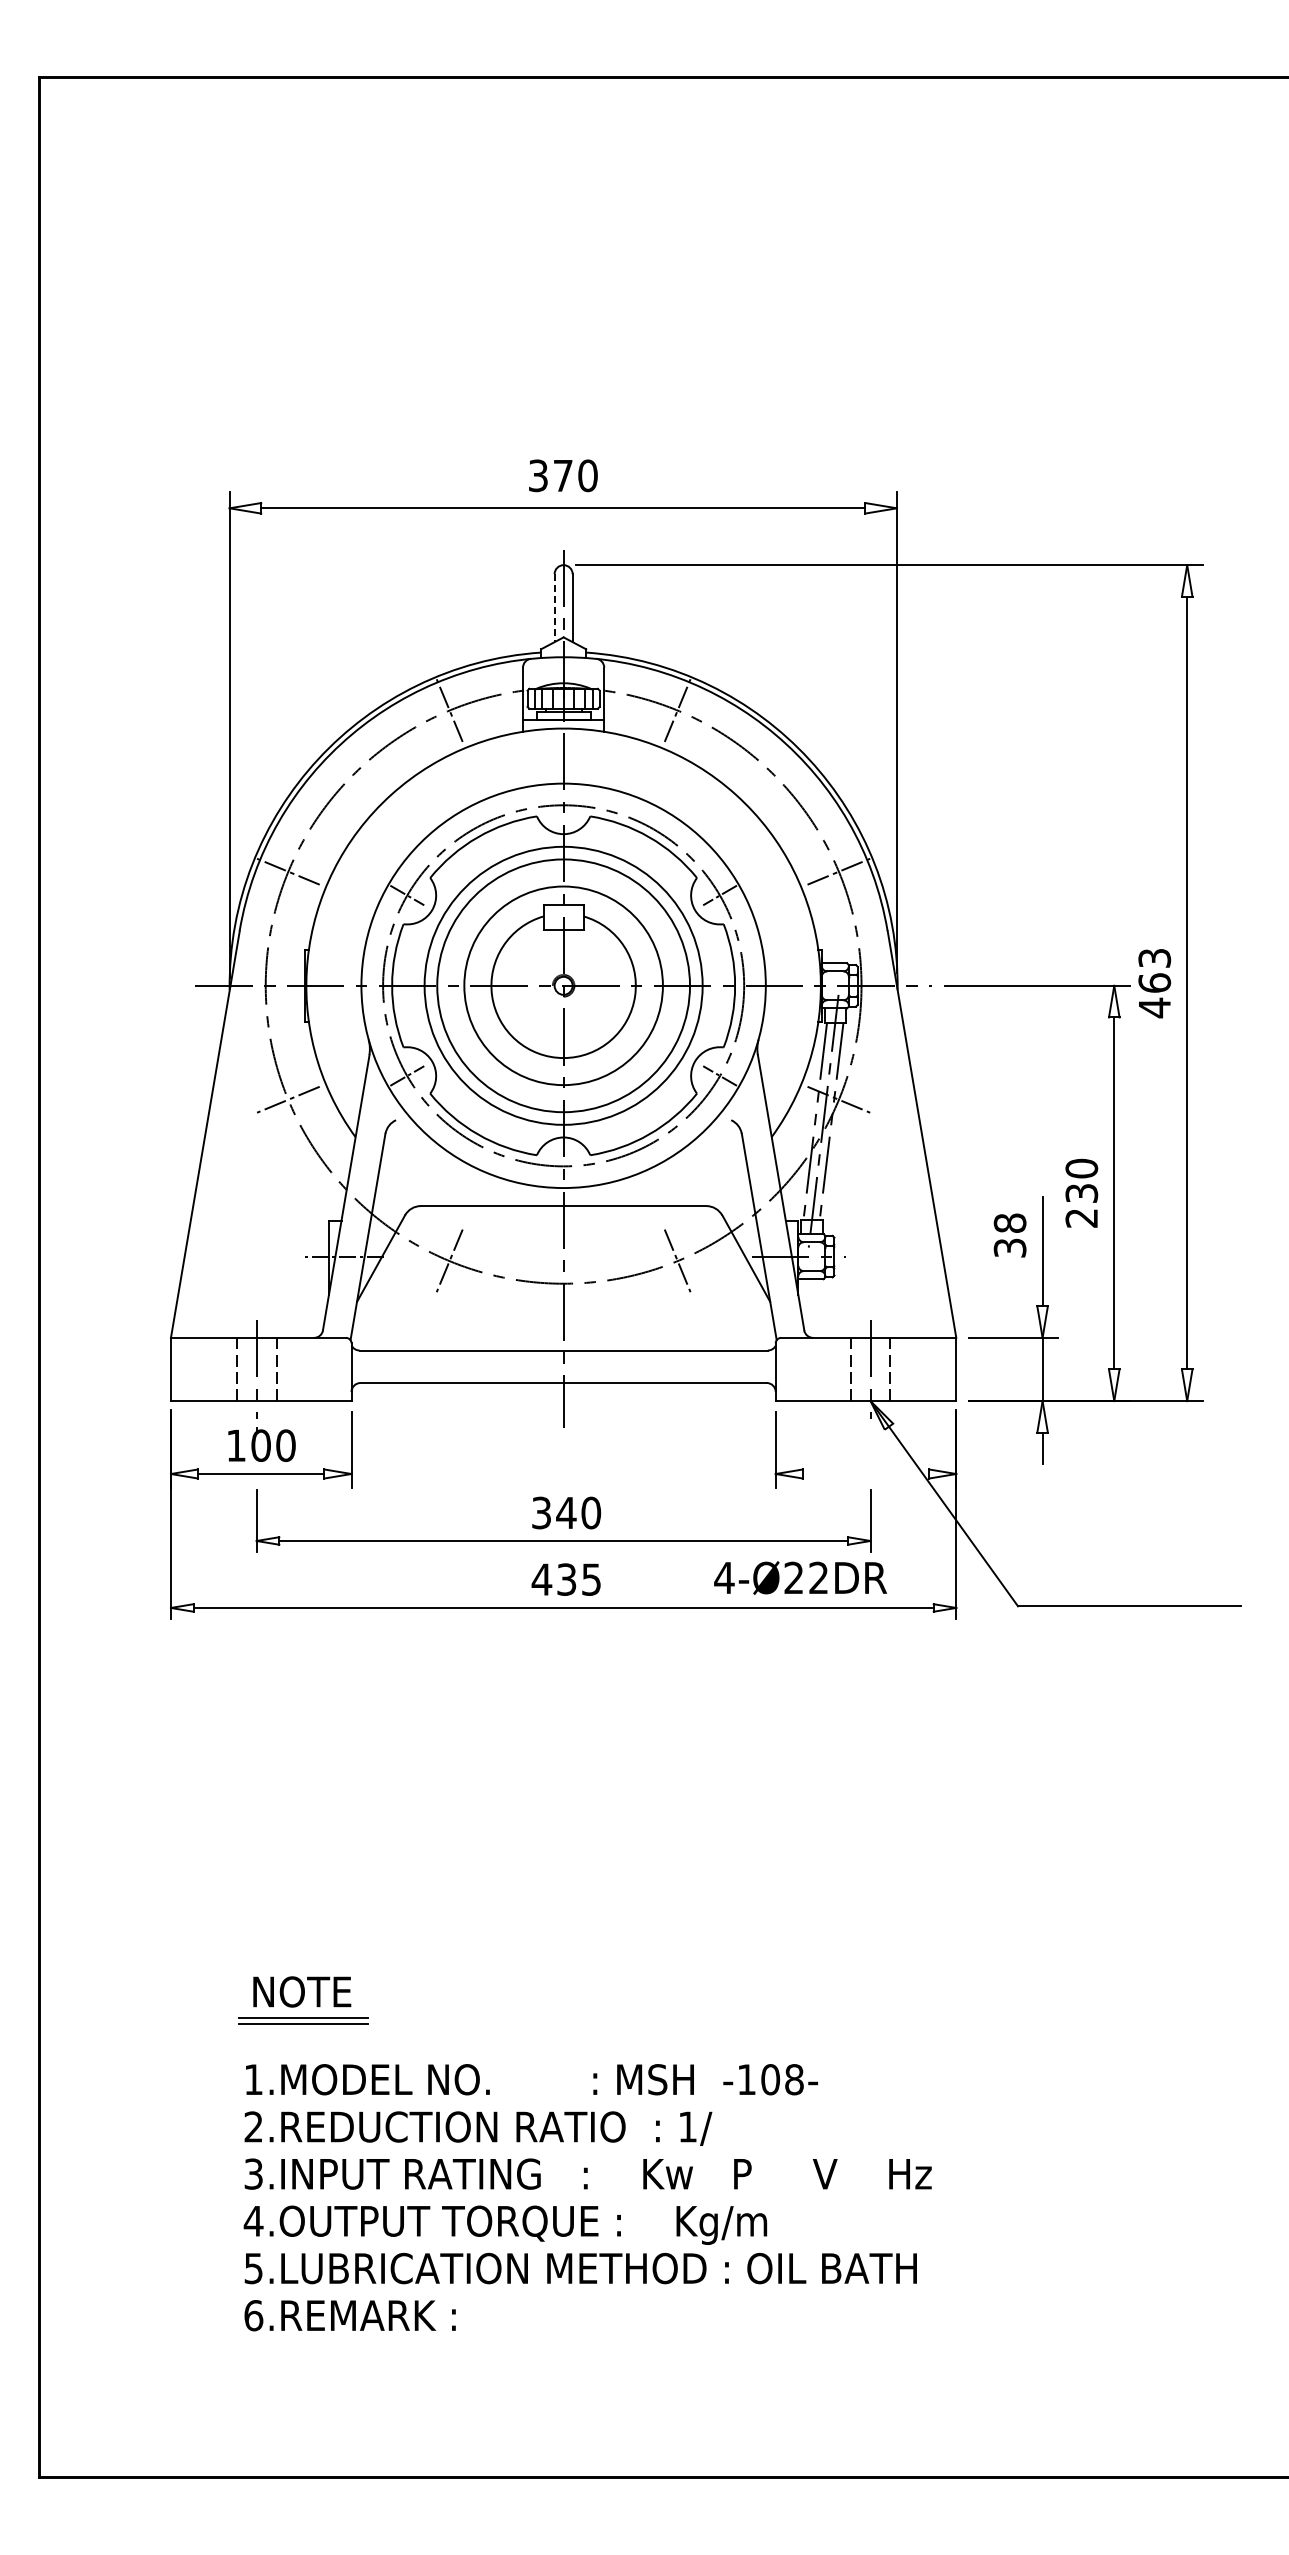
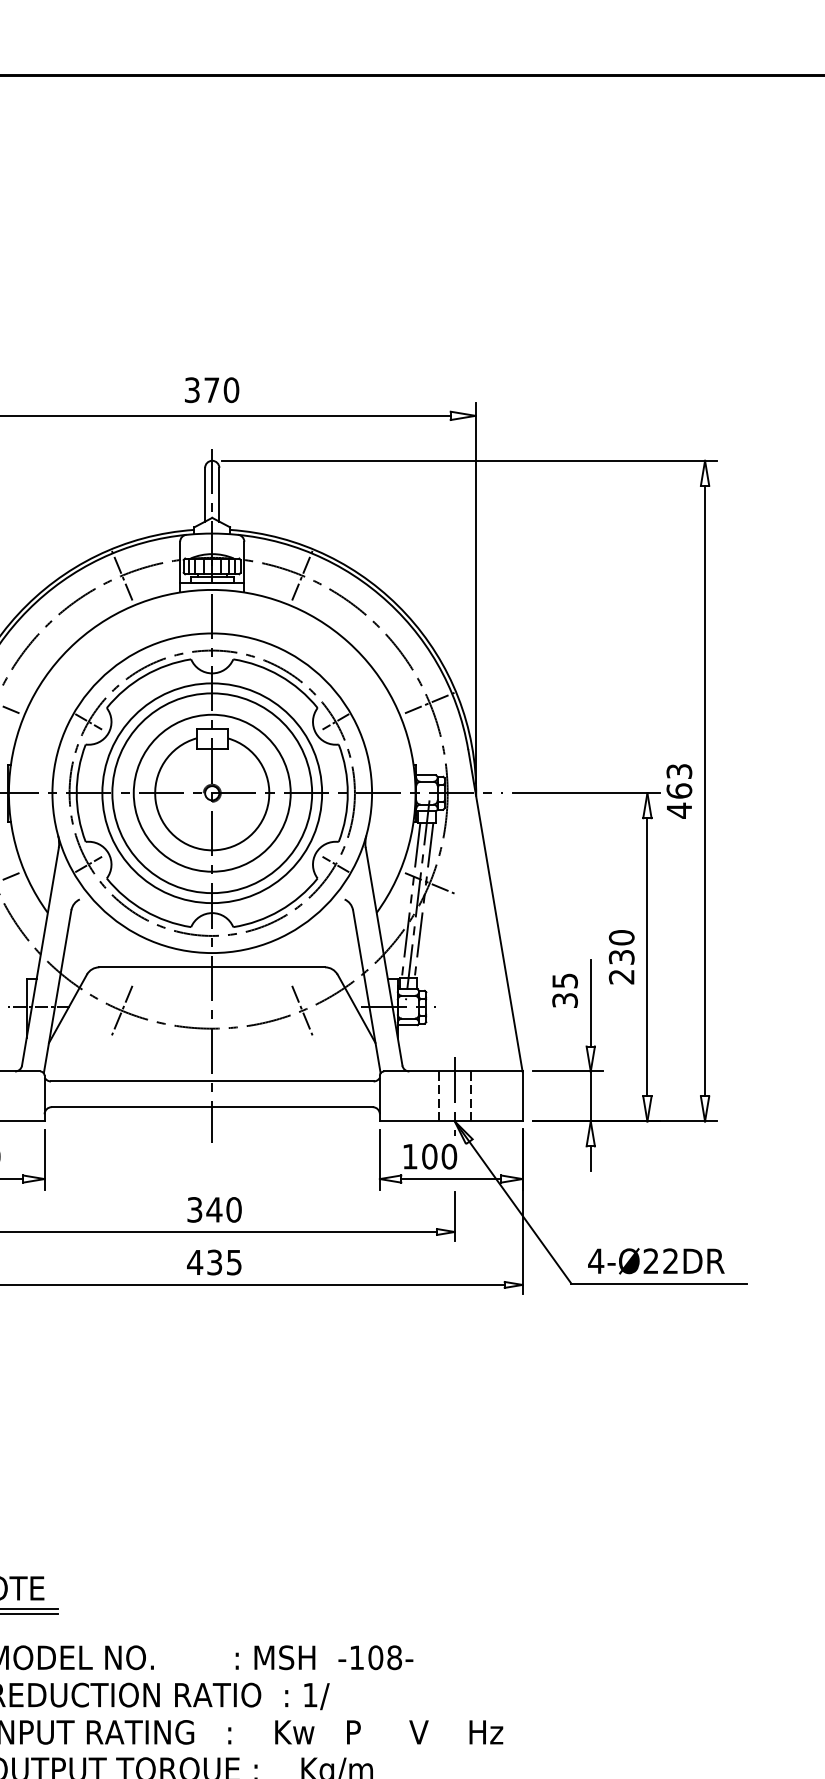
line: (554, 608) -> (205, 495), dashed -> solid
text: (1009, 1222) -> (564, 980), 38 -> 35
part: (839, 1444) -> (430, 1155), added
line: (865, 1474) -> (450, 1179), added
text: (800, 1577) -> (656, 1260), moved

